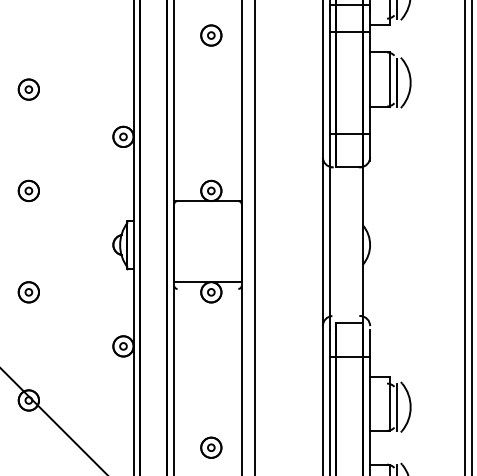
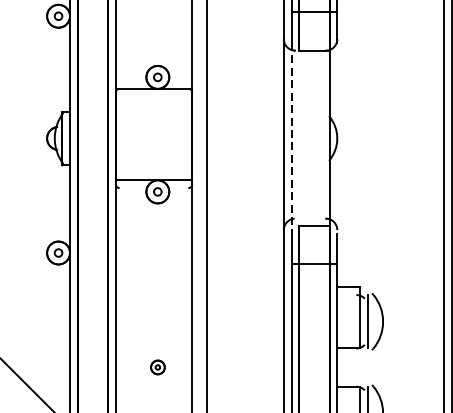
line: (329, 245) -> (291, 138), solid -> dashed
part: (211, 447) -> (158, 367), size x0.6

